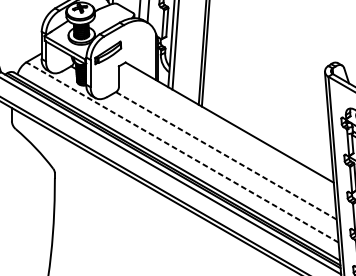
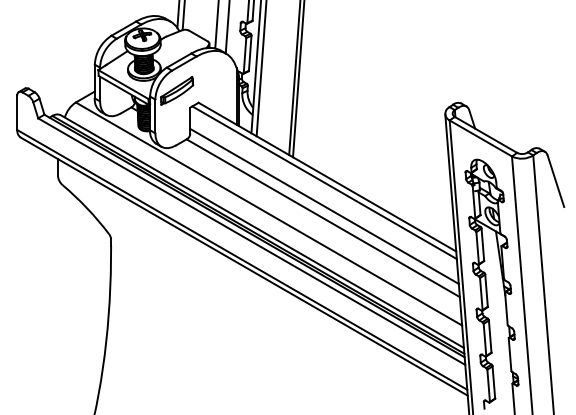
line: (227, 126) -> (324, 182), added
line: (227, 145) -> (324, 205), added
line: (182, 152) -> (268, 213), dashed -> solid
line: (226, 156) -> (323, 218), dashed -> solid

